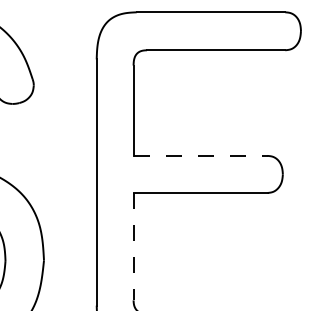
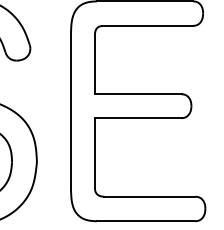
line: (200, 156) -> (138, 94), dashed -> solid
line: (132, 245) -> (94, 152), dashed -> solid

